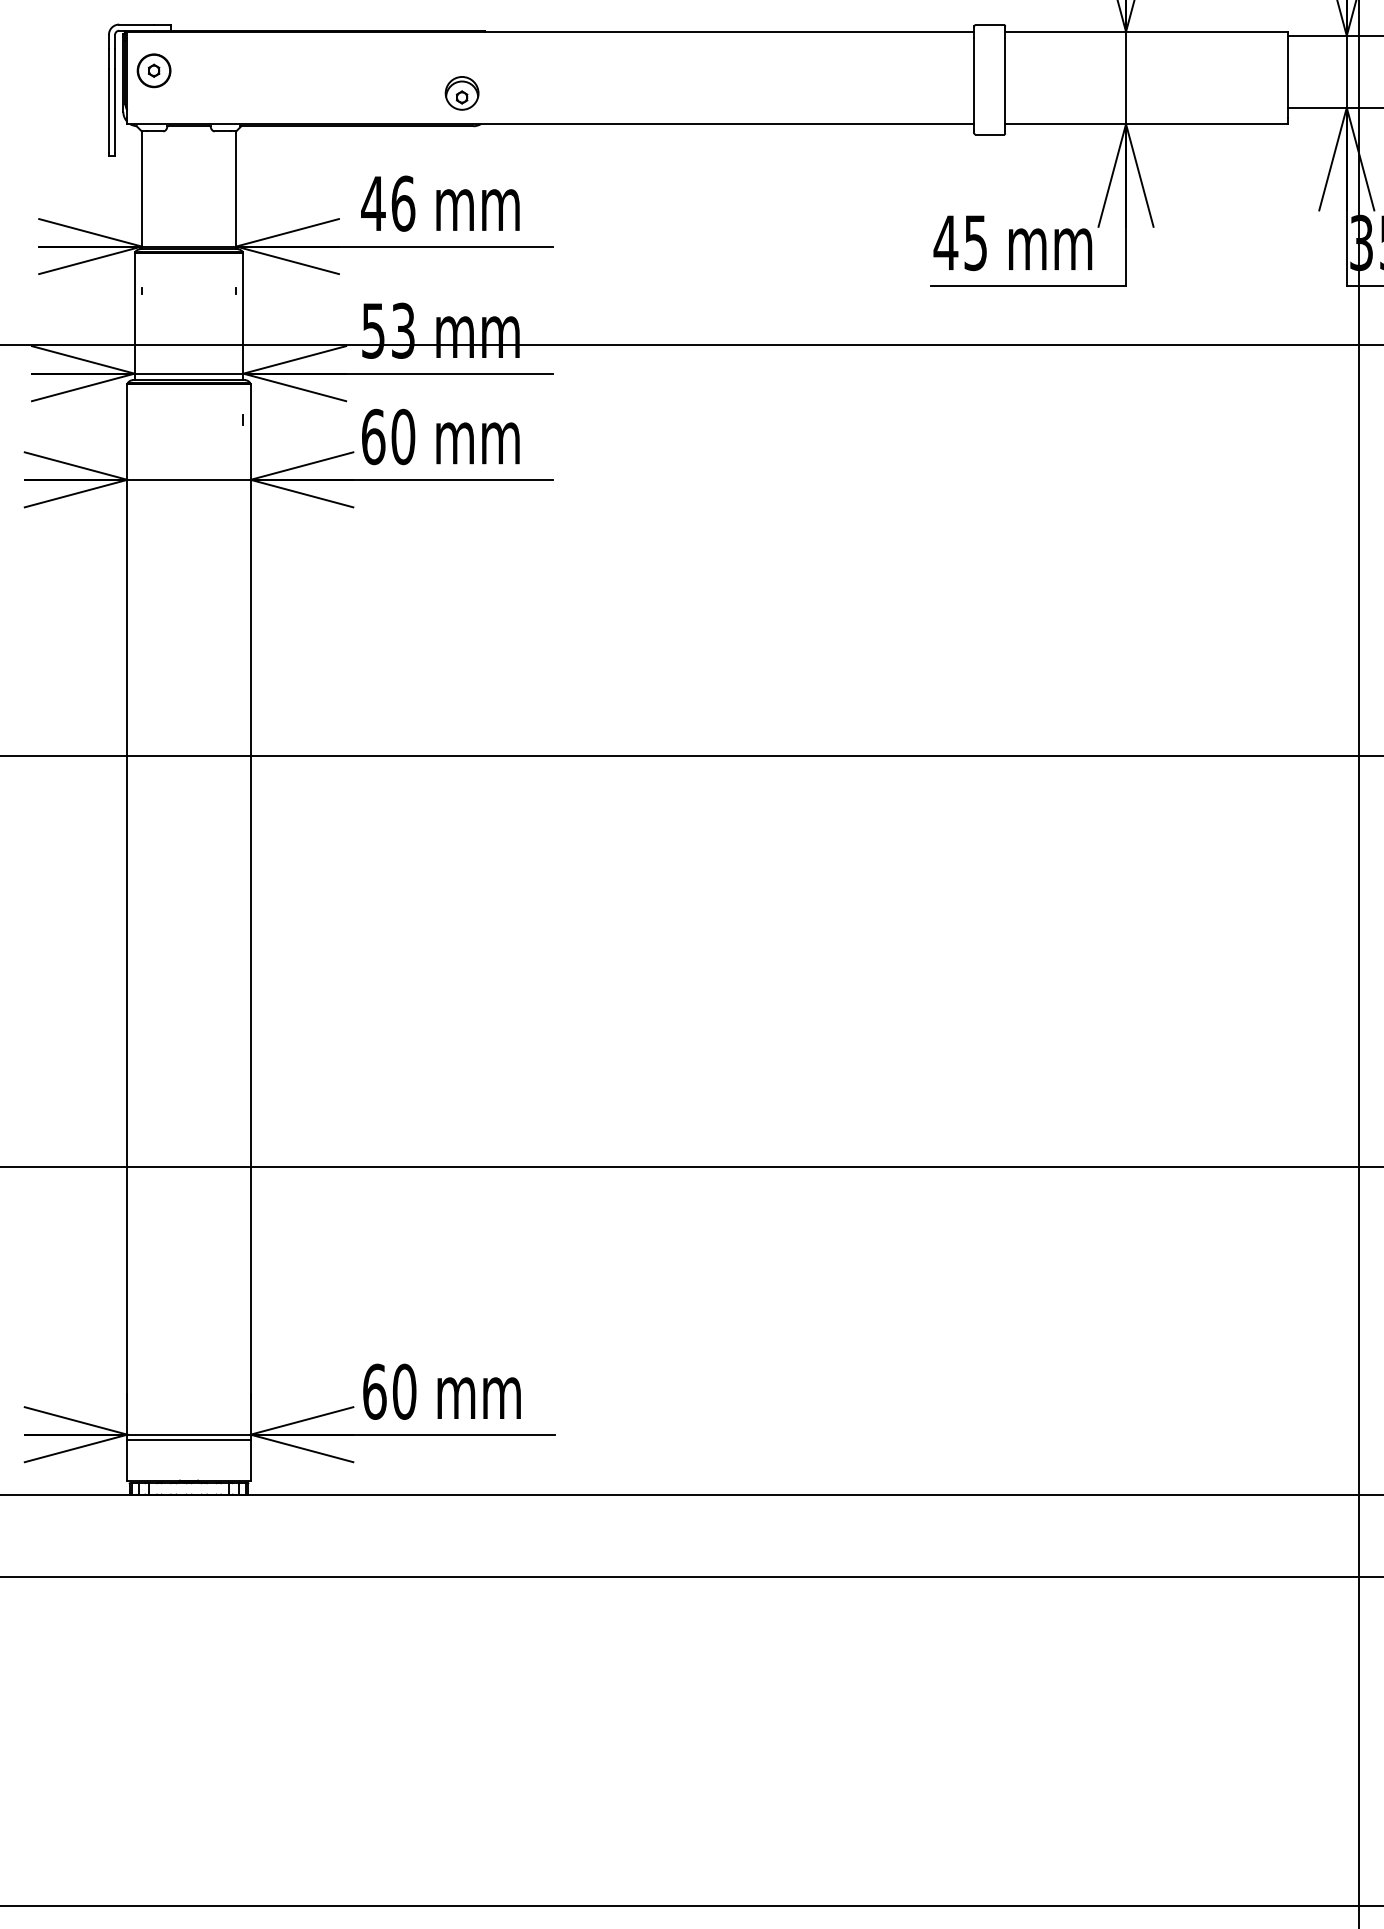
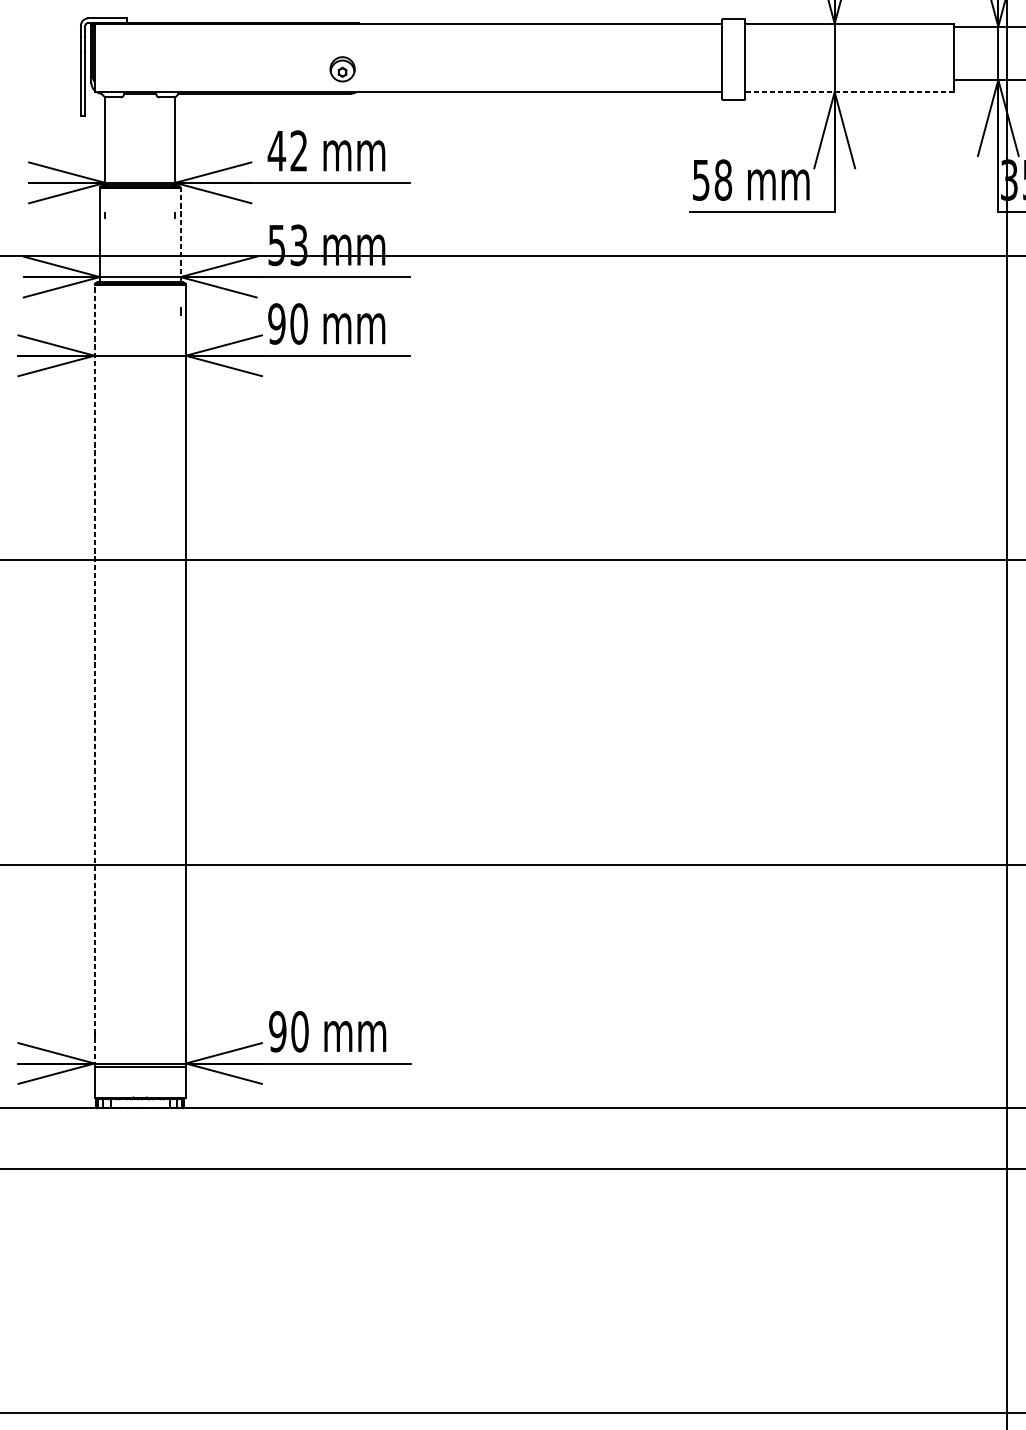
part: (153, 70) -> (113, 52), removed
line: (1145, 124) -> (849, 92), solid -> dashed
text: (403, 203) -> (299, 150), 46 -> 42
text: (960, 242) -> (712, 179), 45 -> 58
line: (243, 316) -> (180, 234), solid -> dashed
text: (373, 436) -> (276, 323), 60 -> 90
line: (127, 911) -> (94, 675), solid -> dashed
text: (374, 1391) -> (277, 1031), 60 -> 90

